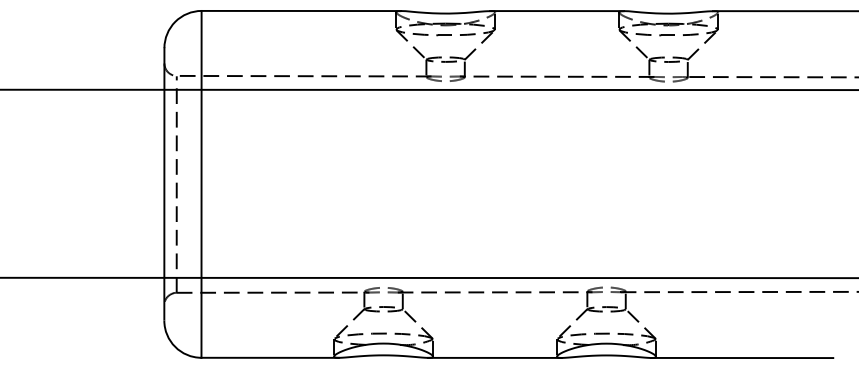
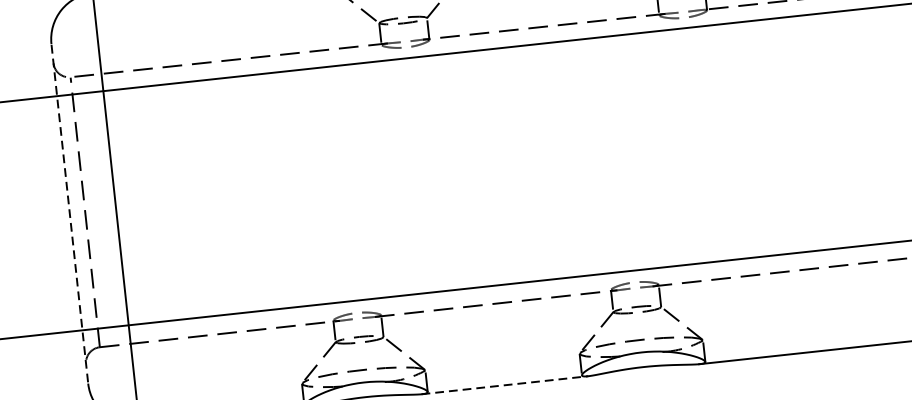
line: (164, 184) -> (70, 214), solid -> dashed
line: (494, 357) -> (504, 384), solid -> dashed

